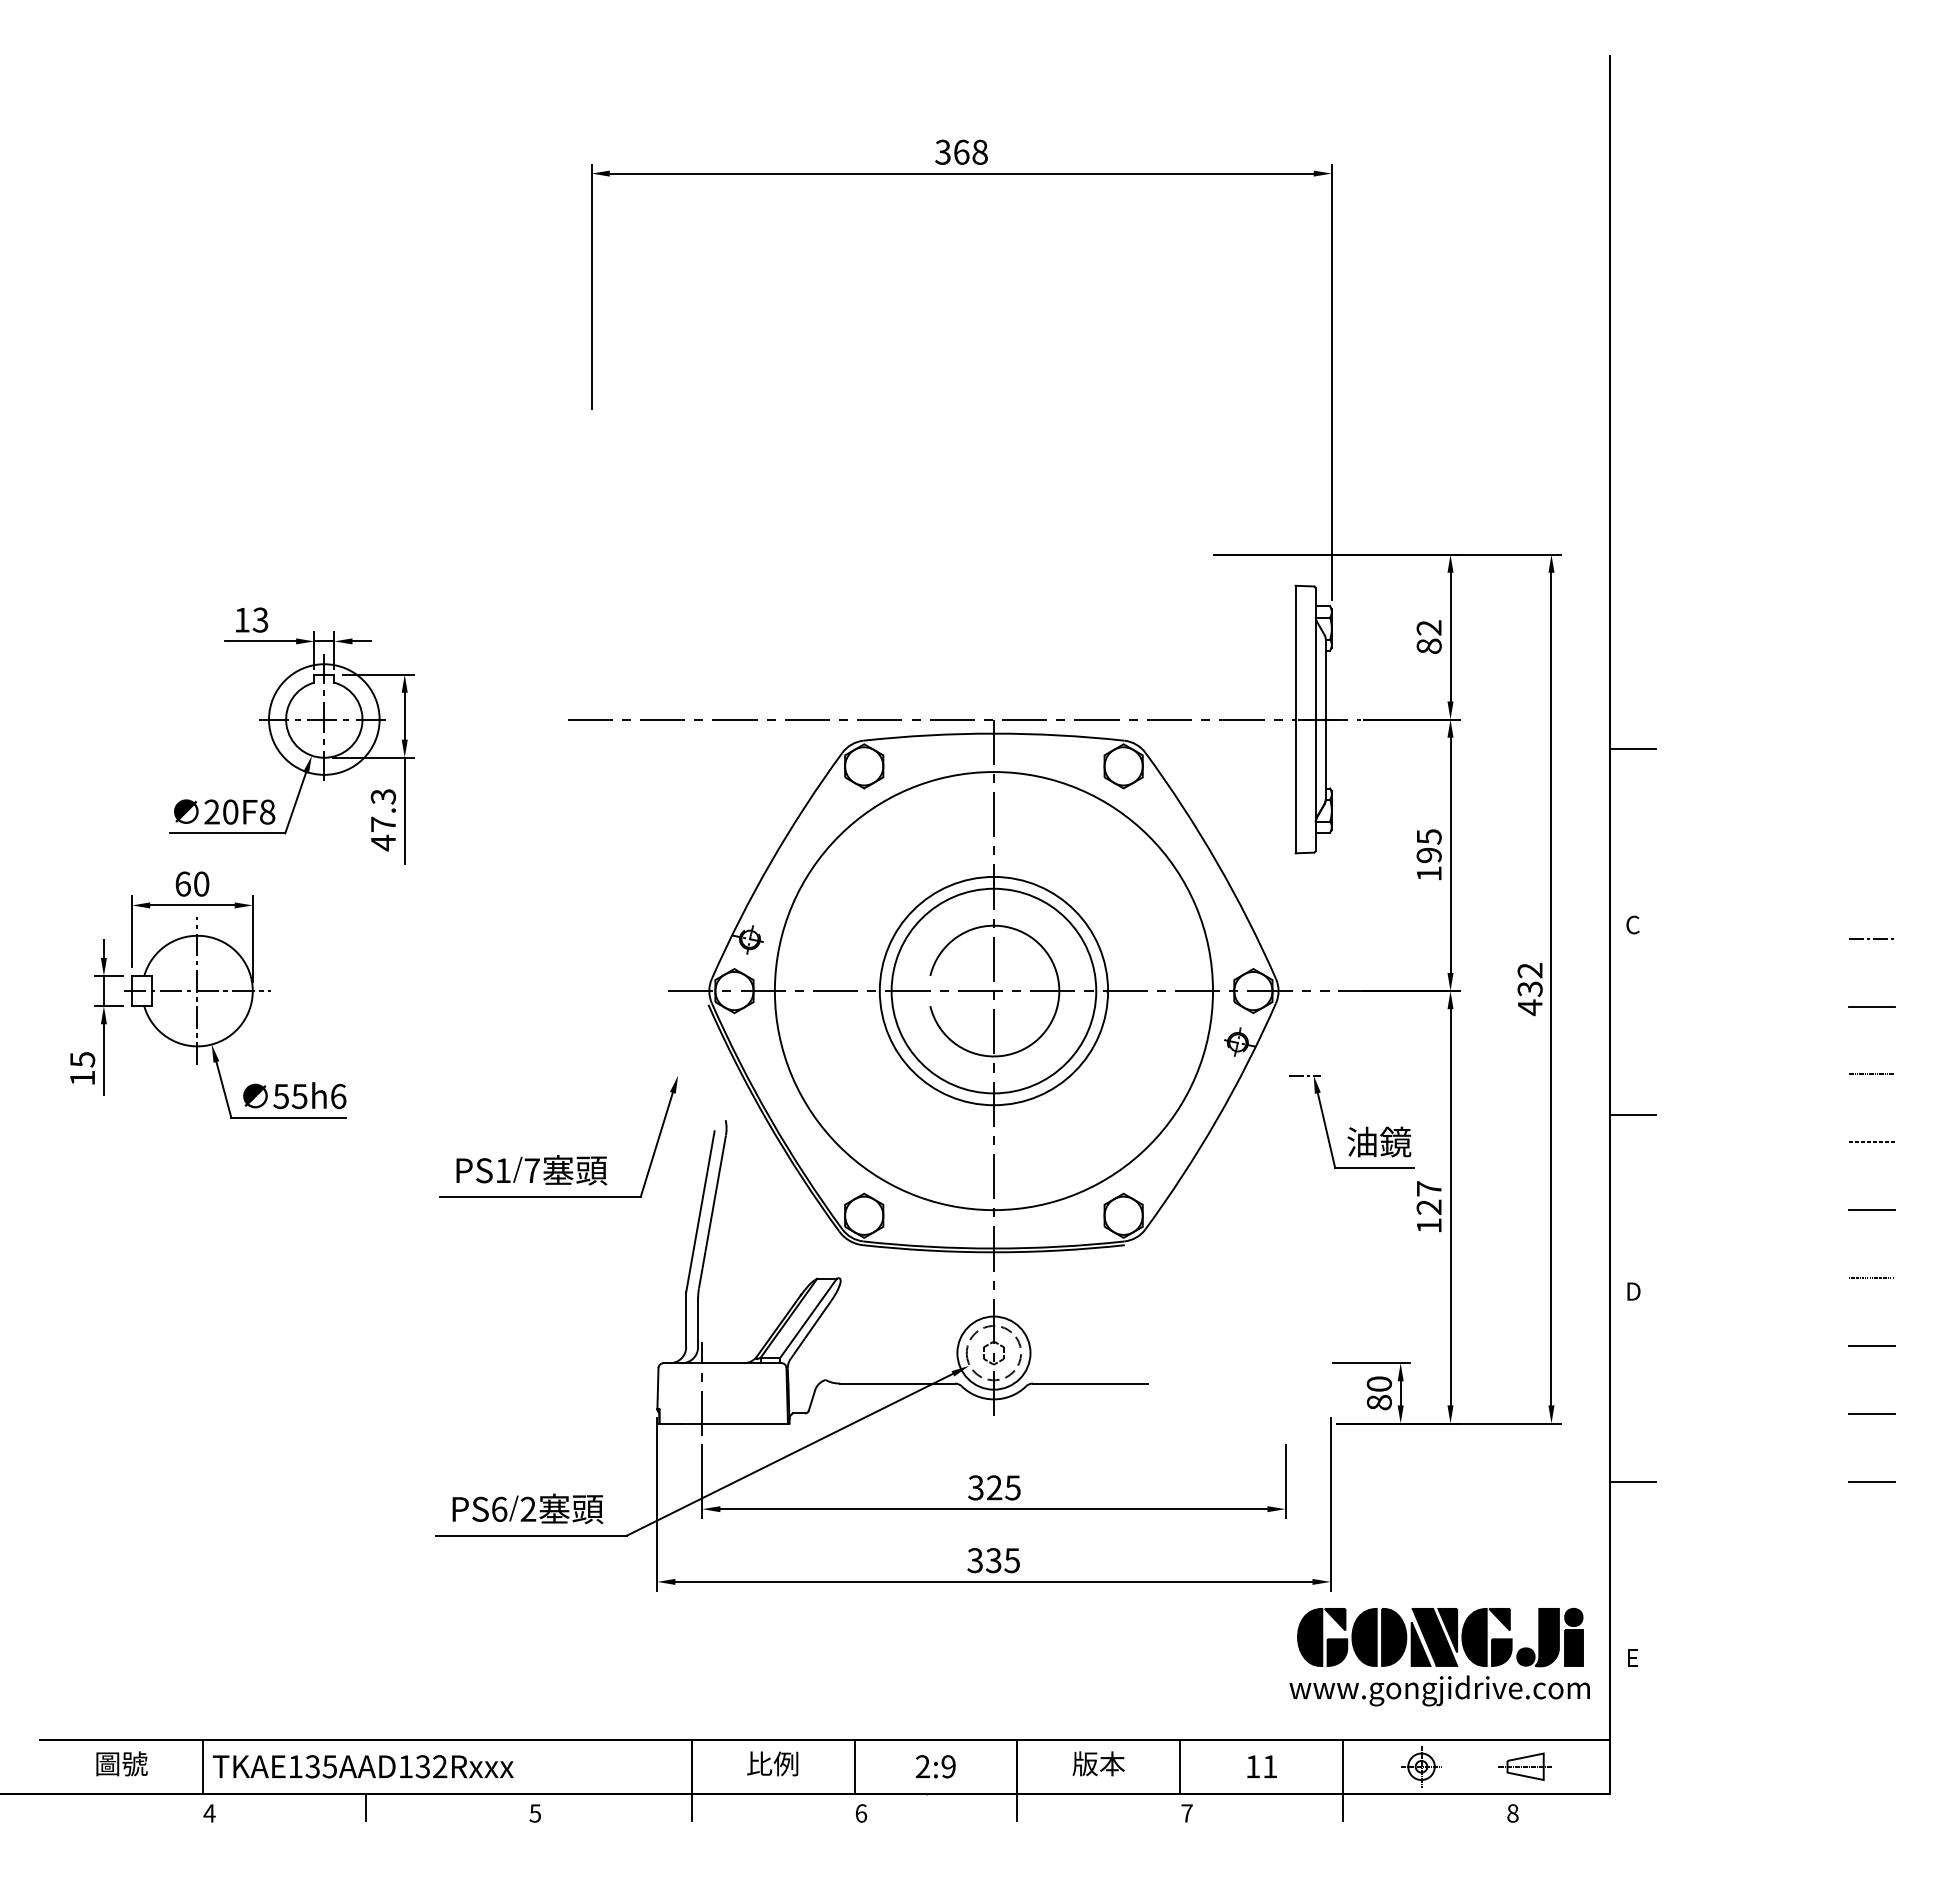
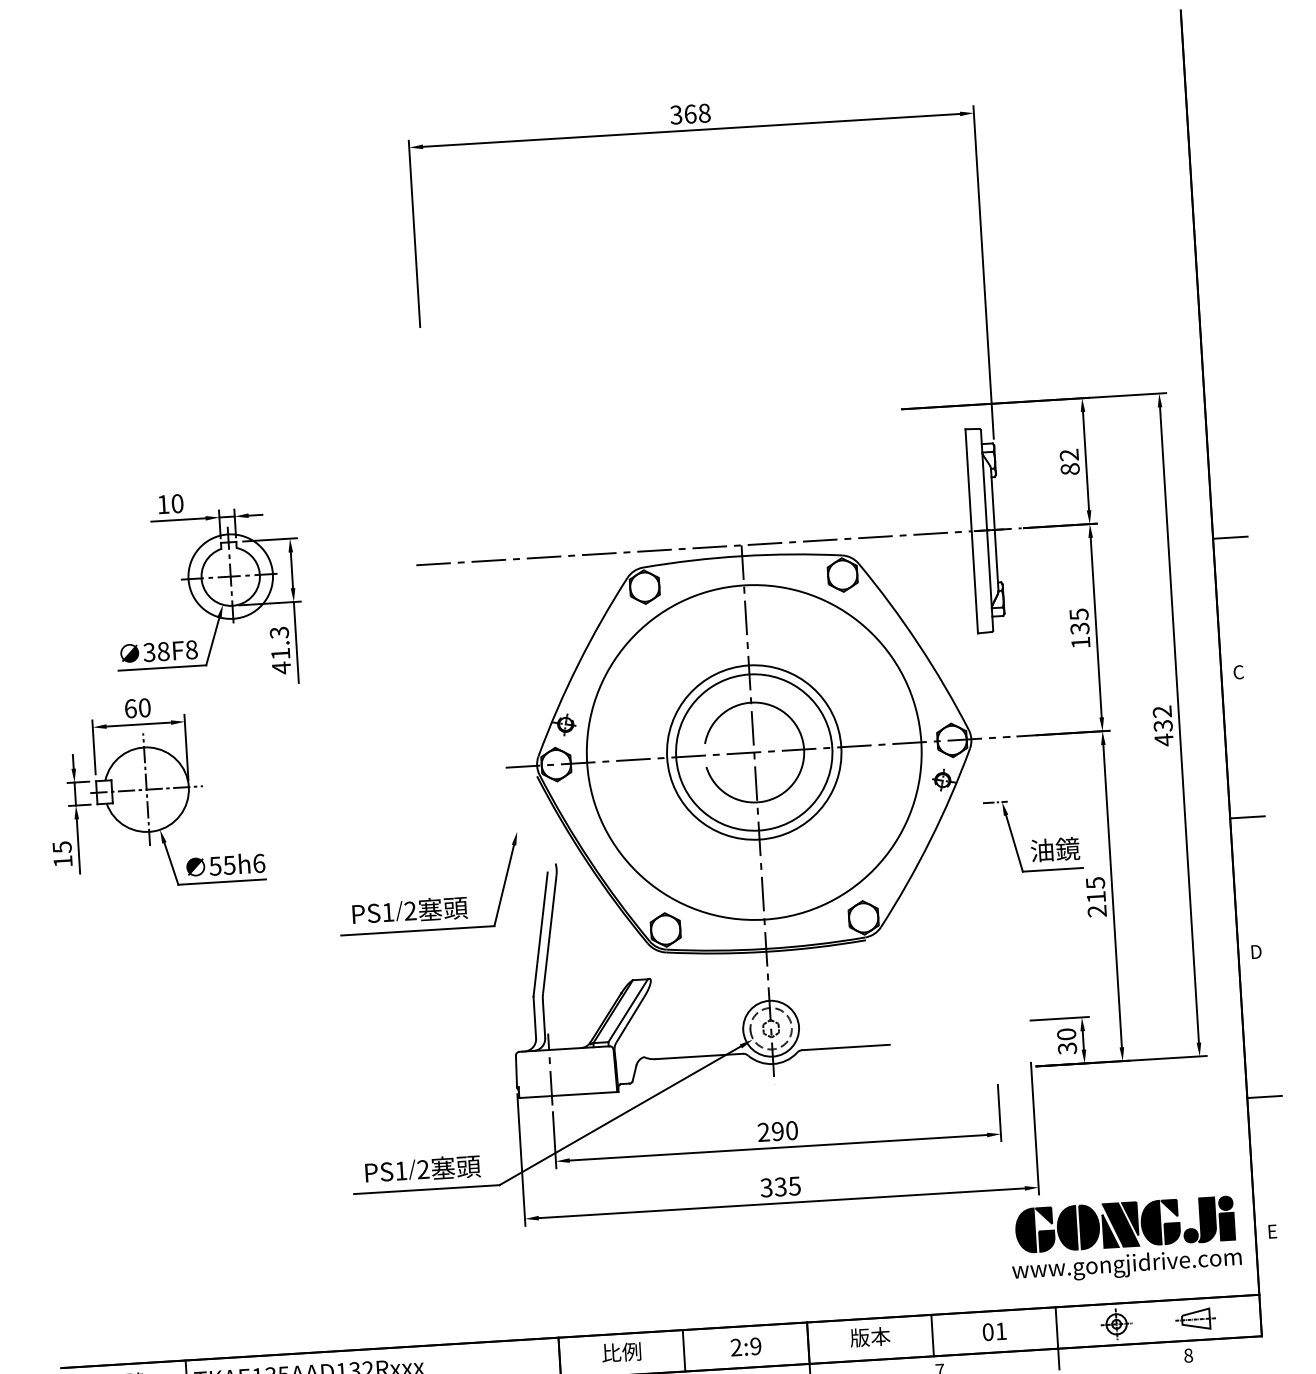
text: (260, 619) -> (177, 503), 13 -> 10
text: (221, 812) -> (156, 652), 20F8 -> 38F8
text: (383, 823) -> (280, 653), 47.3 -> 41.3
text: (1428, 855) -> (1079, 628), 195 -> 135
text: (531, 1170) -> (409, 910), 7 -> 2
text: (1428, 1207) -> (1095, 897), 127 -> 215
text: (1378, 1402) -> (1066, 1048), 80 -> 30
text: (994, 1487) -> (777, 1131), 325 -> 290
text: (499, 1508) -> (401, 1170), PS6 -> PS1
text: (1253, 1766) -> (988, 1331), 11 -> 01

